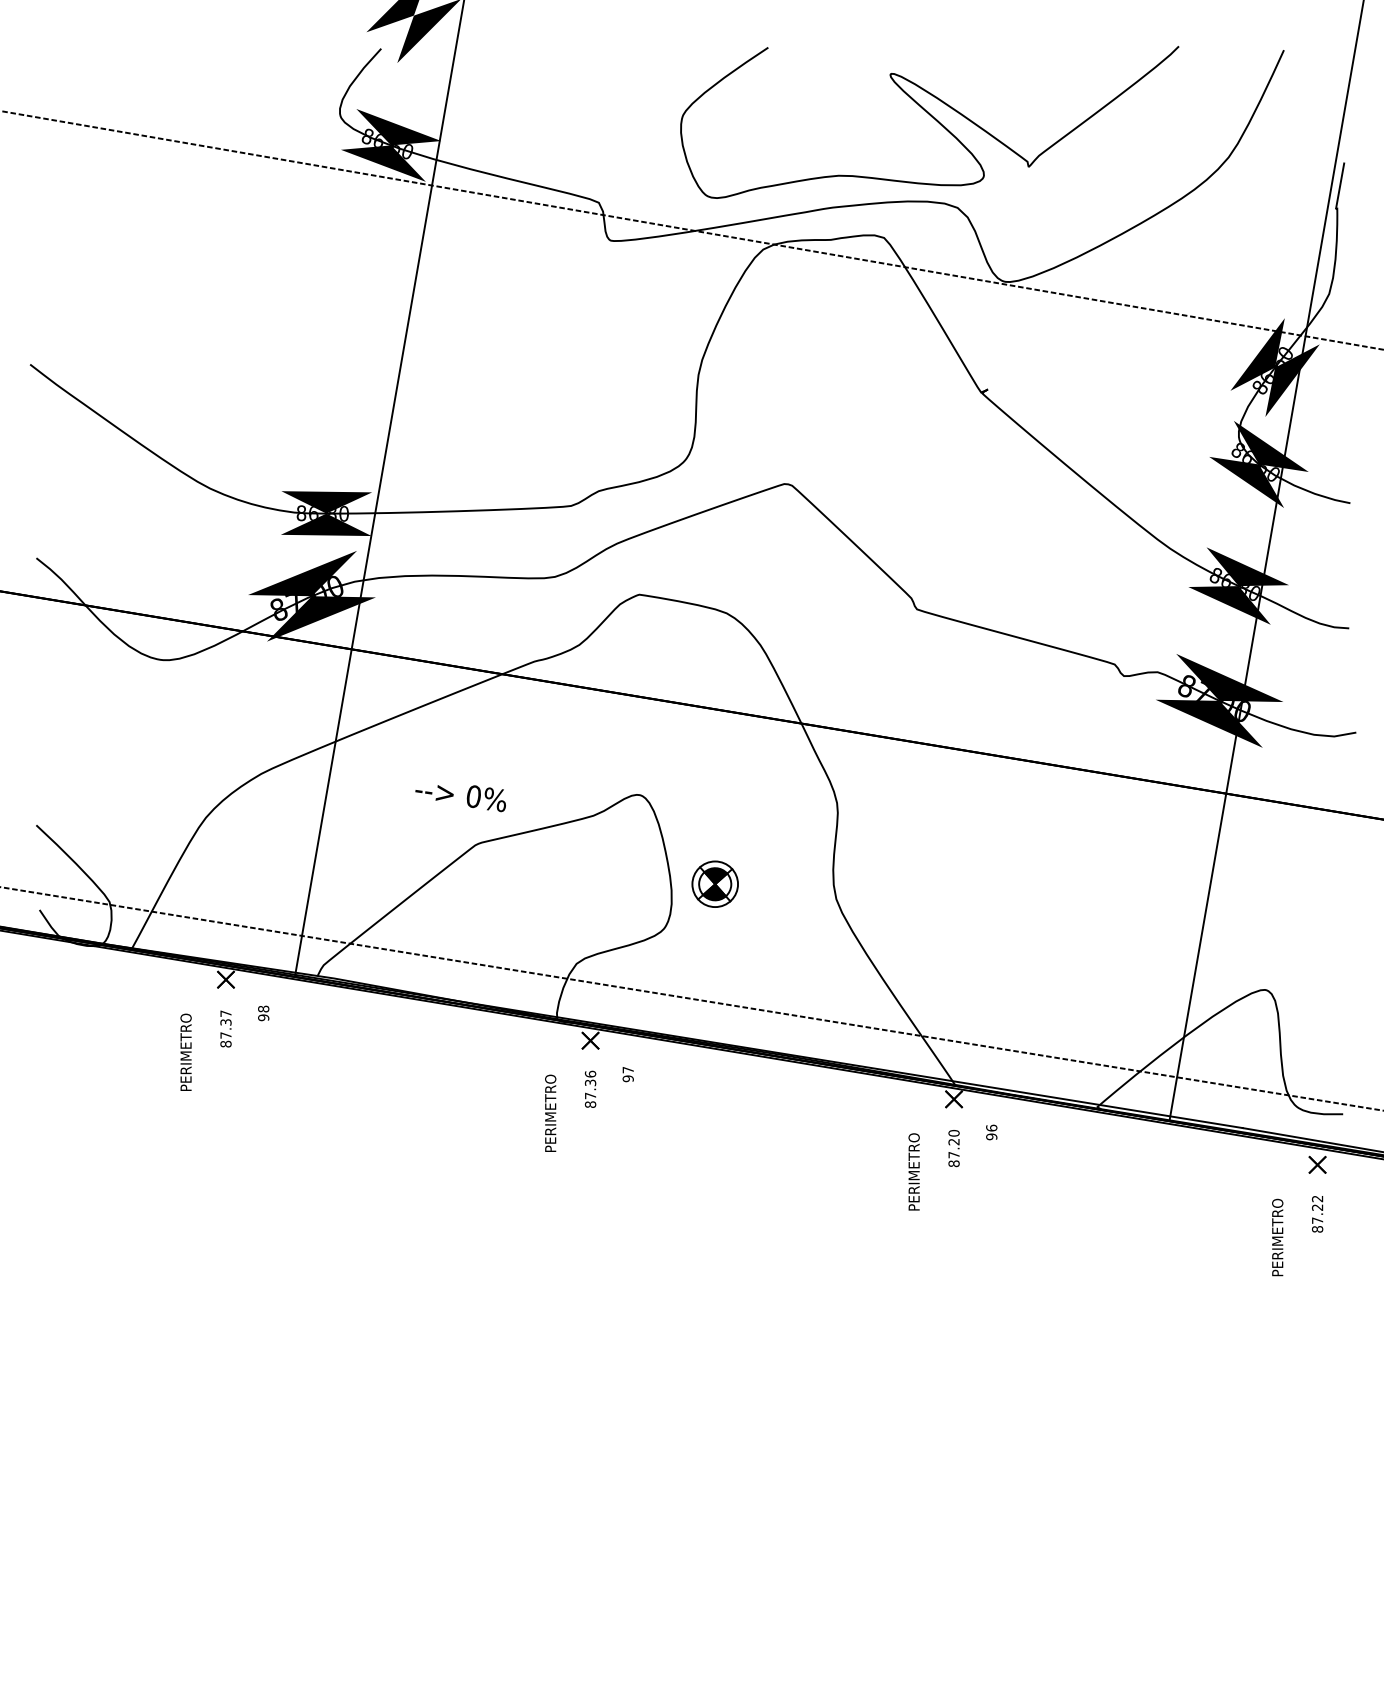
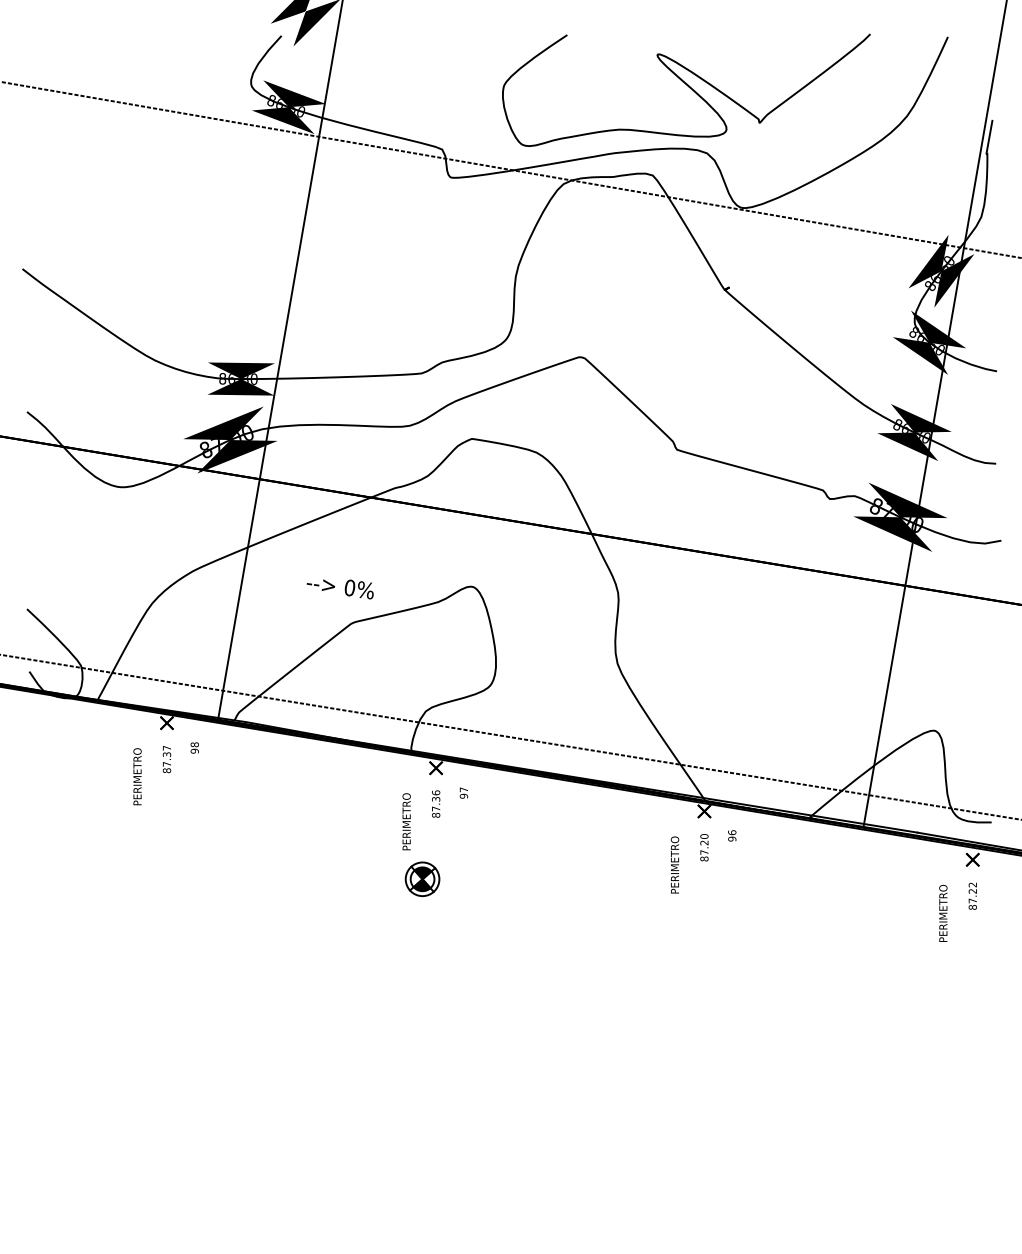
part: (714, 883) -> (422, 878), moved

